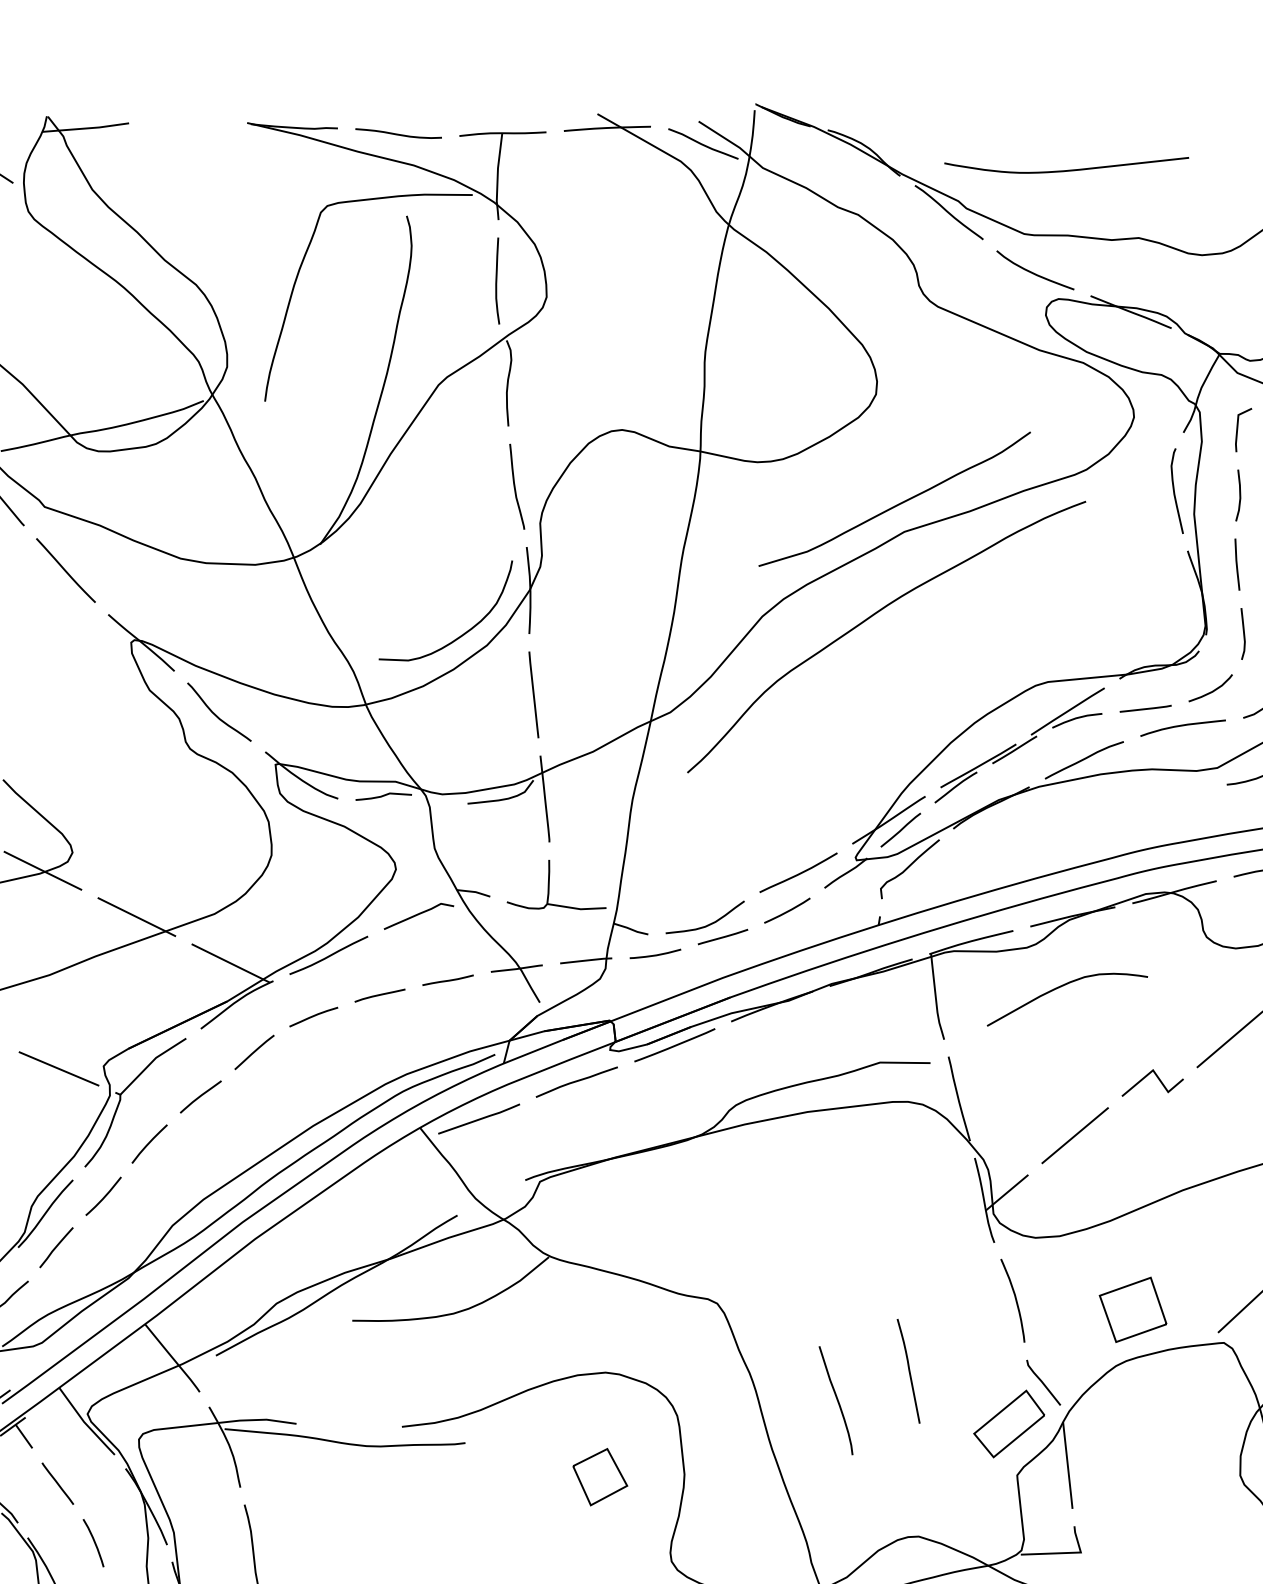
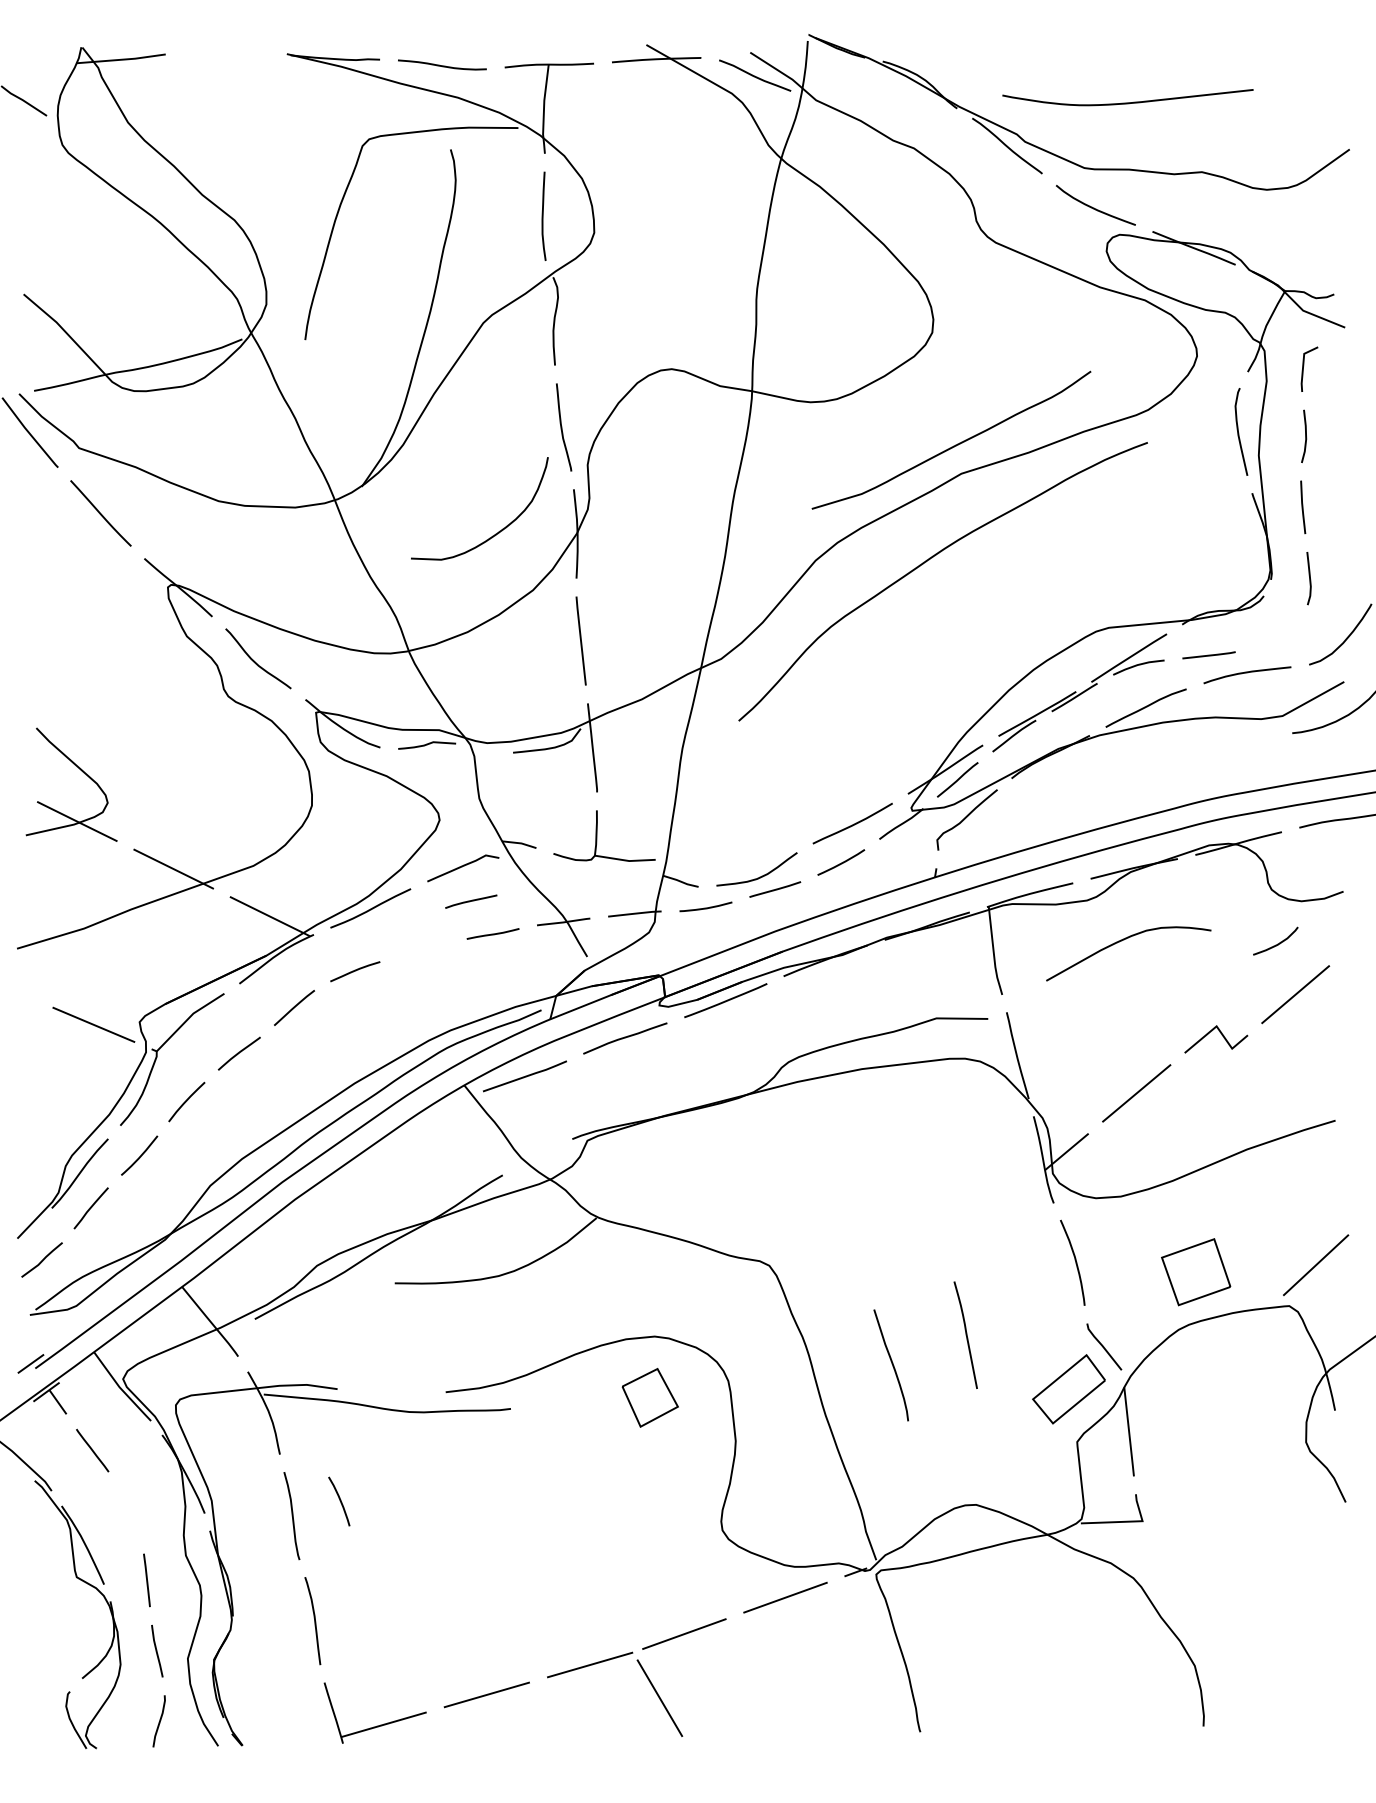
curve: (461, 634) -> (495, 533), moved
curve: (1212, 690) -> (1277, 943), moved
line: (380, 995) -> (471, 901), moved
part: (599, 1476) -> (649, 1397), moved
curve: (93, 1542) -> (339, 1500), moved

